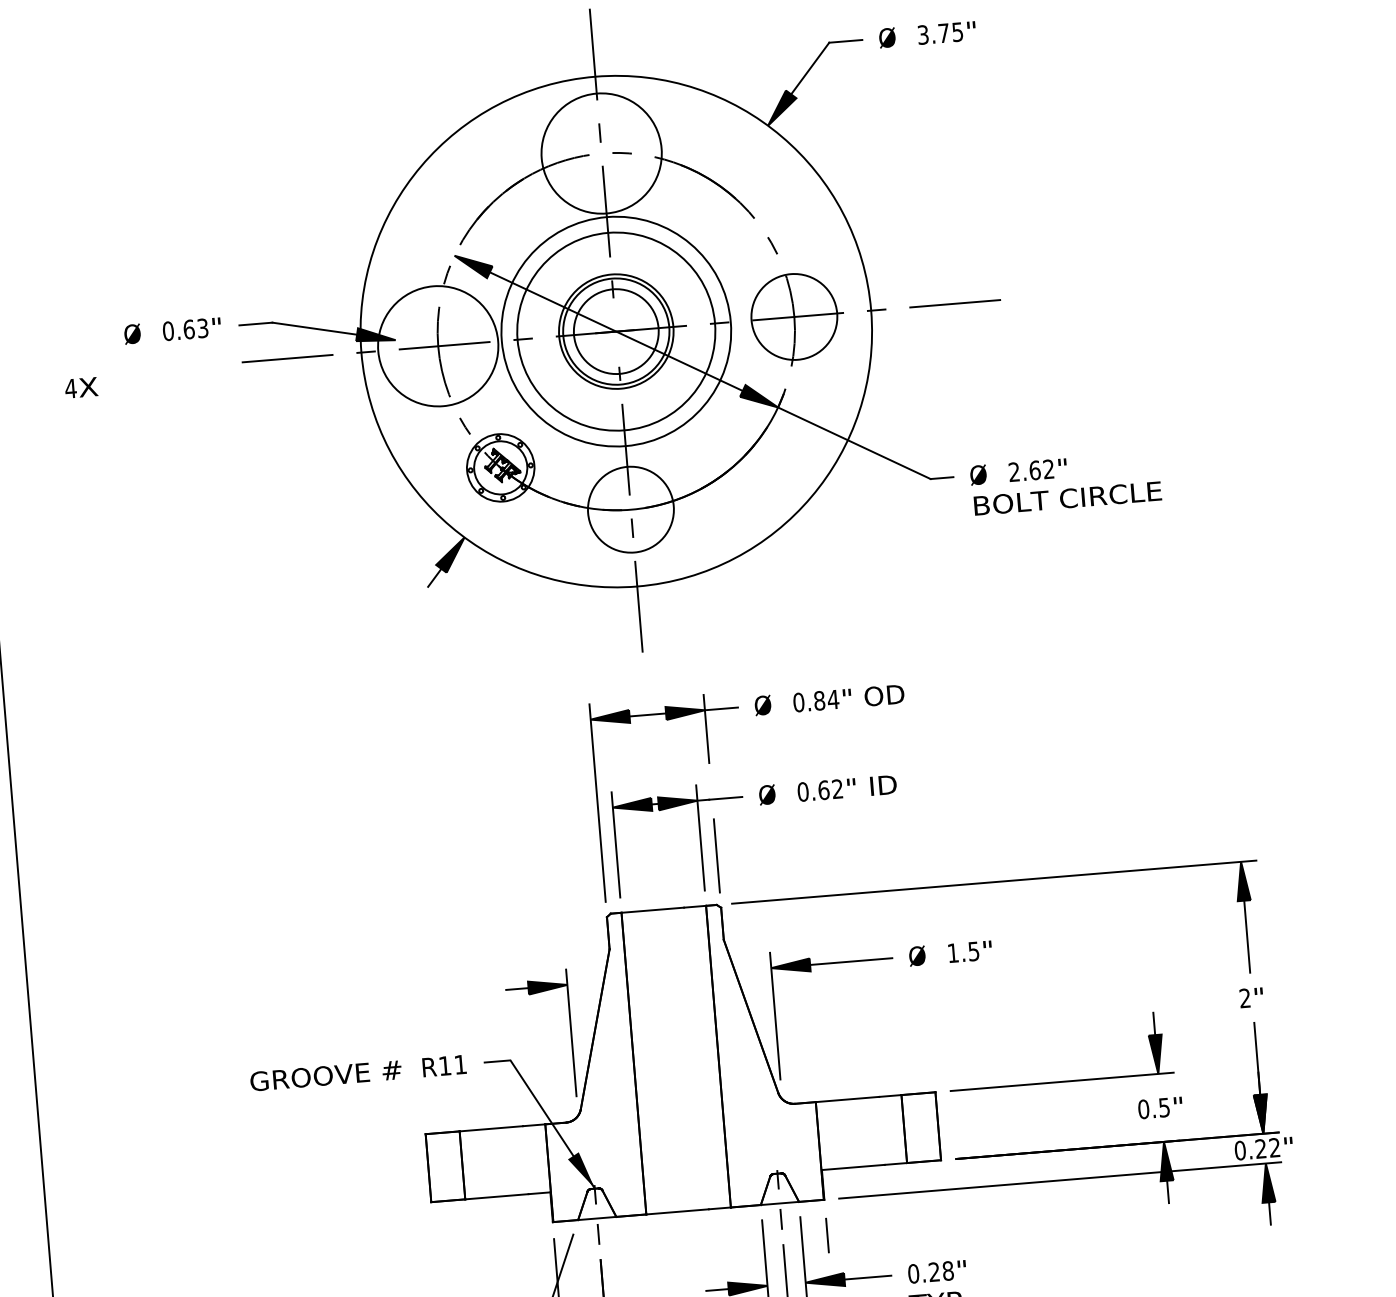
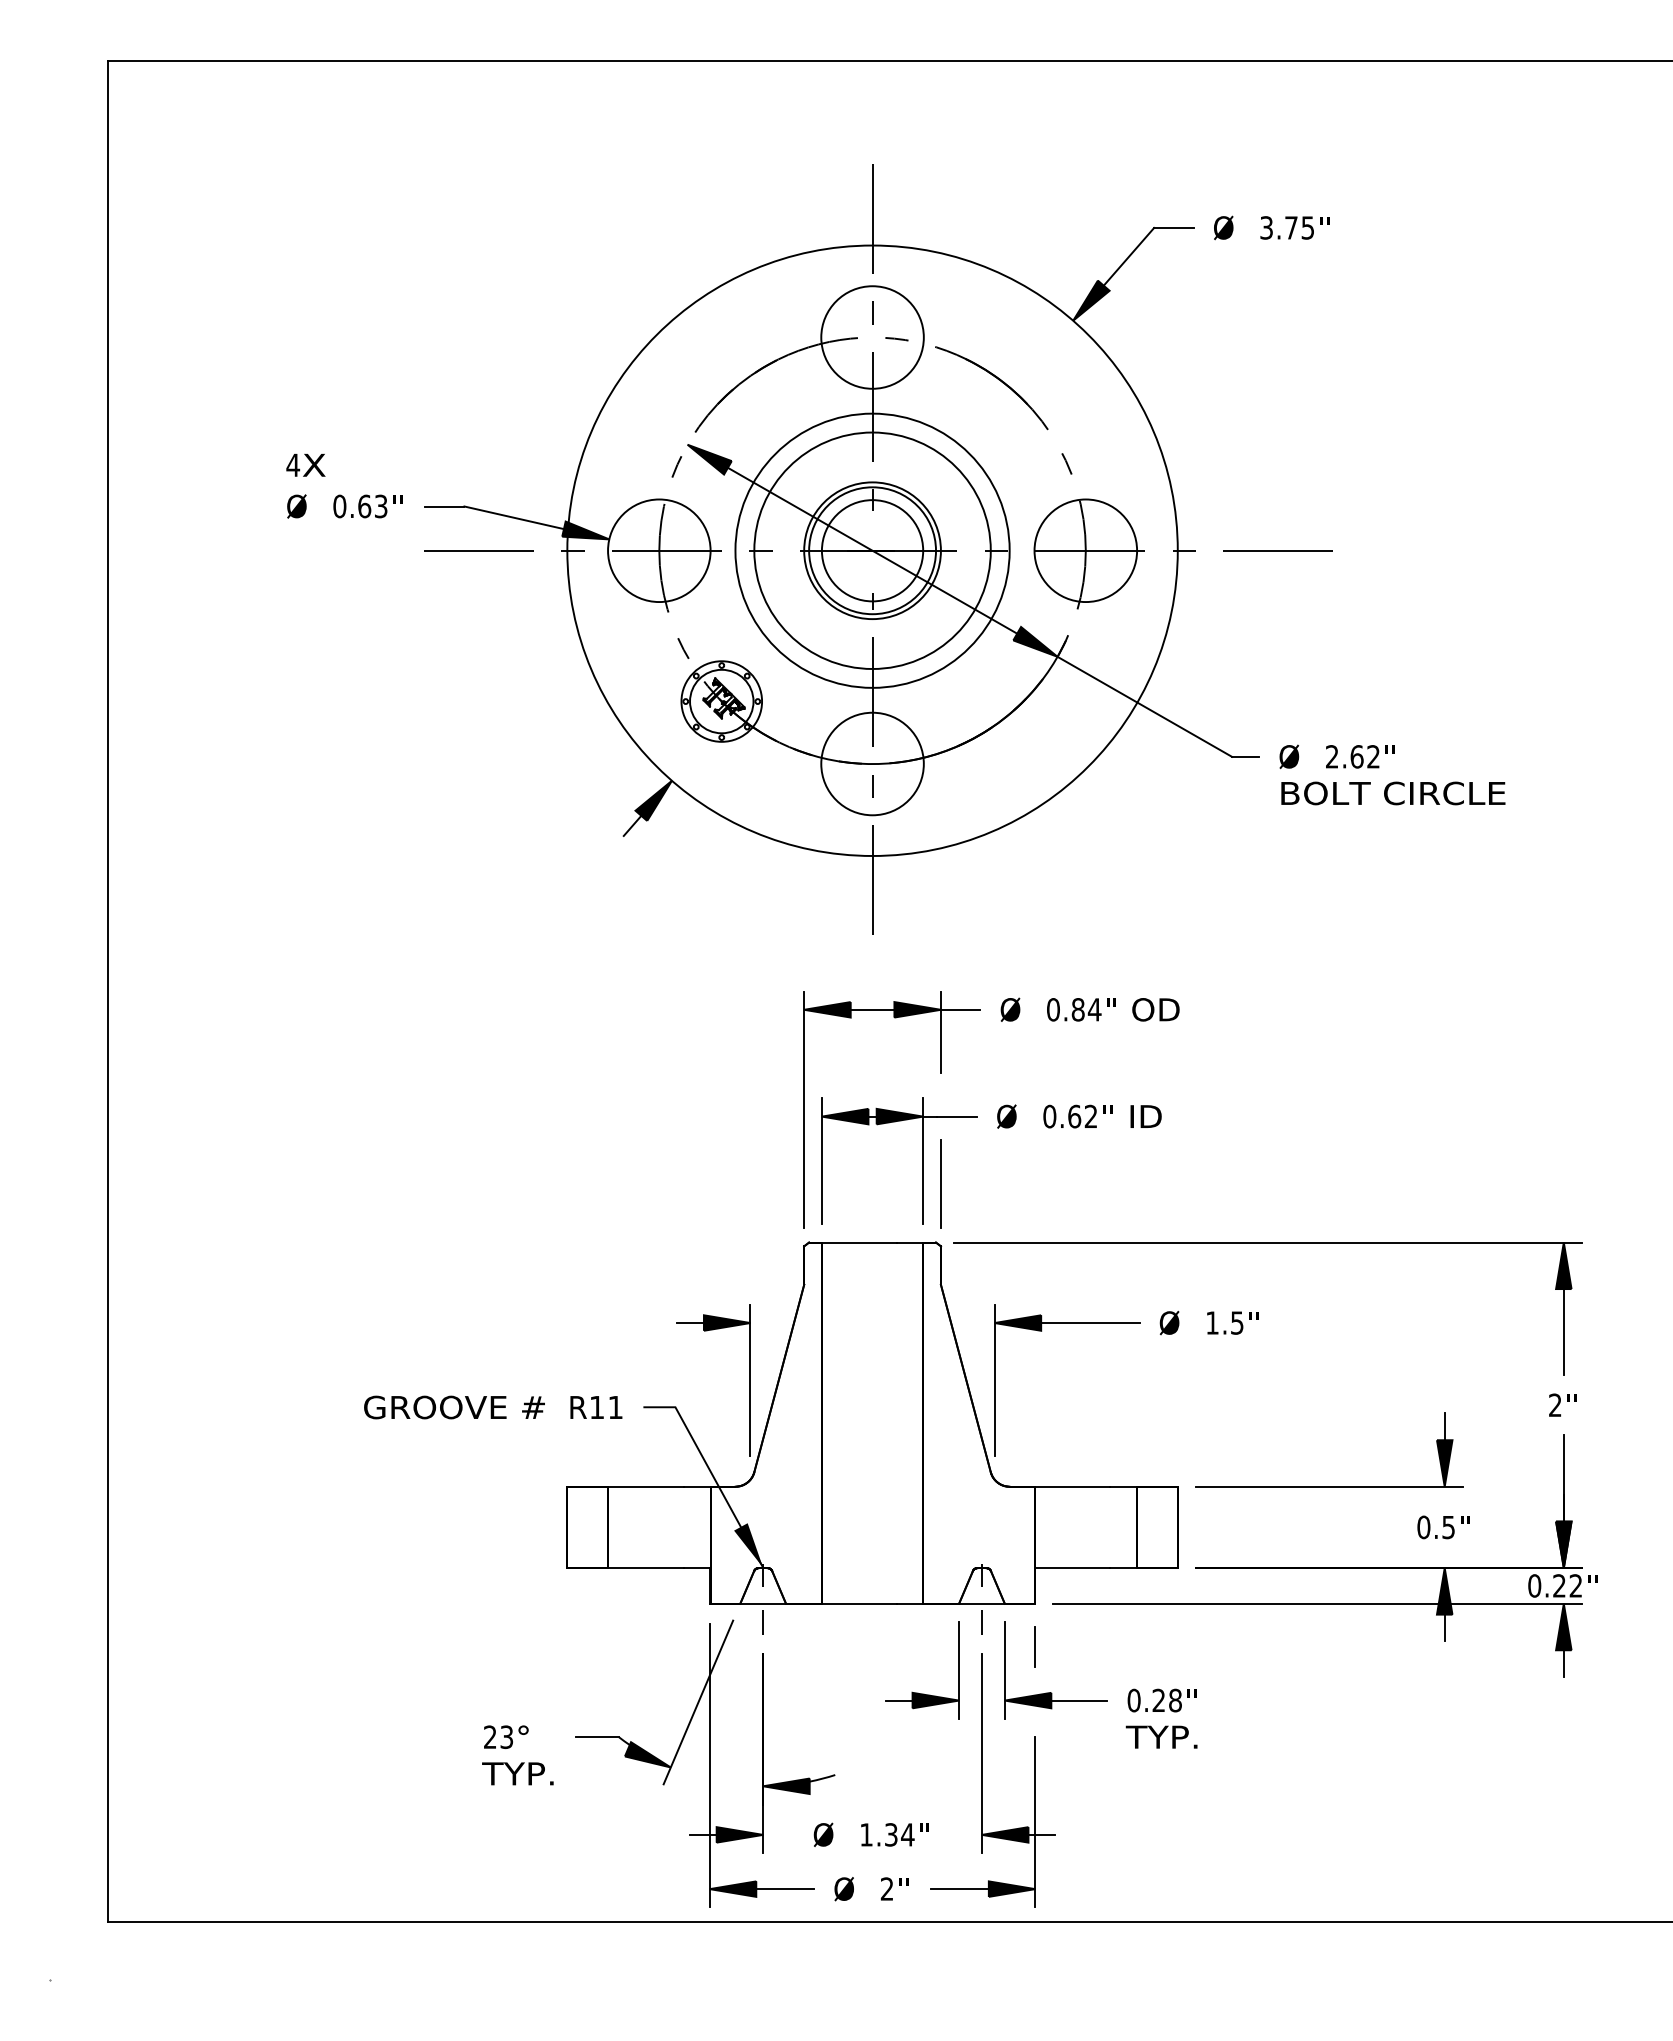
circle: (601, 153) -> (872, 337), size x0.71
circle: (438, 346) -> (659, 550), size x0.71
text: (81, 388) -> (305, 465), moved

